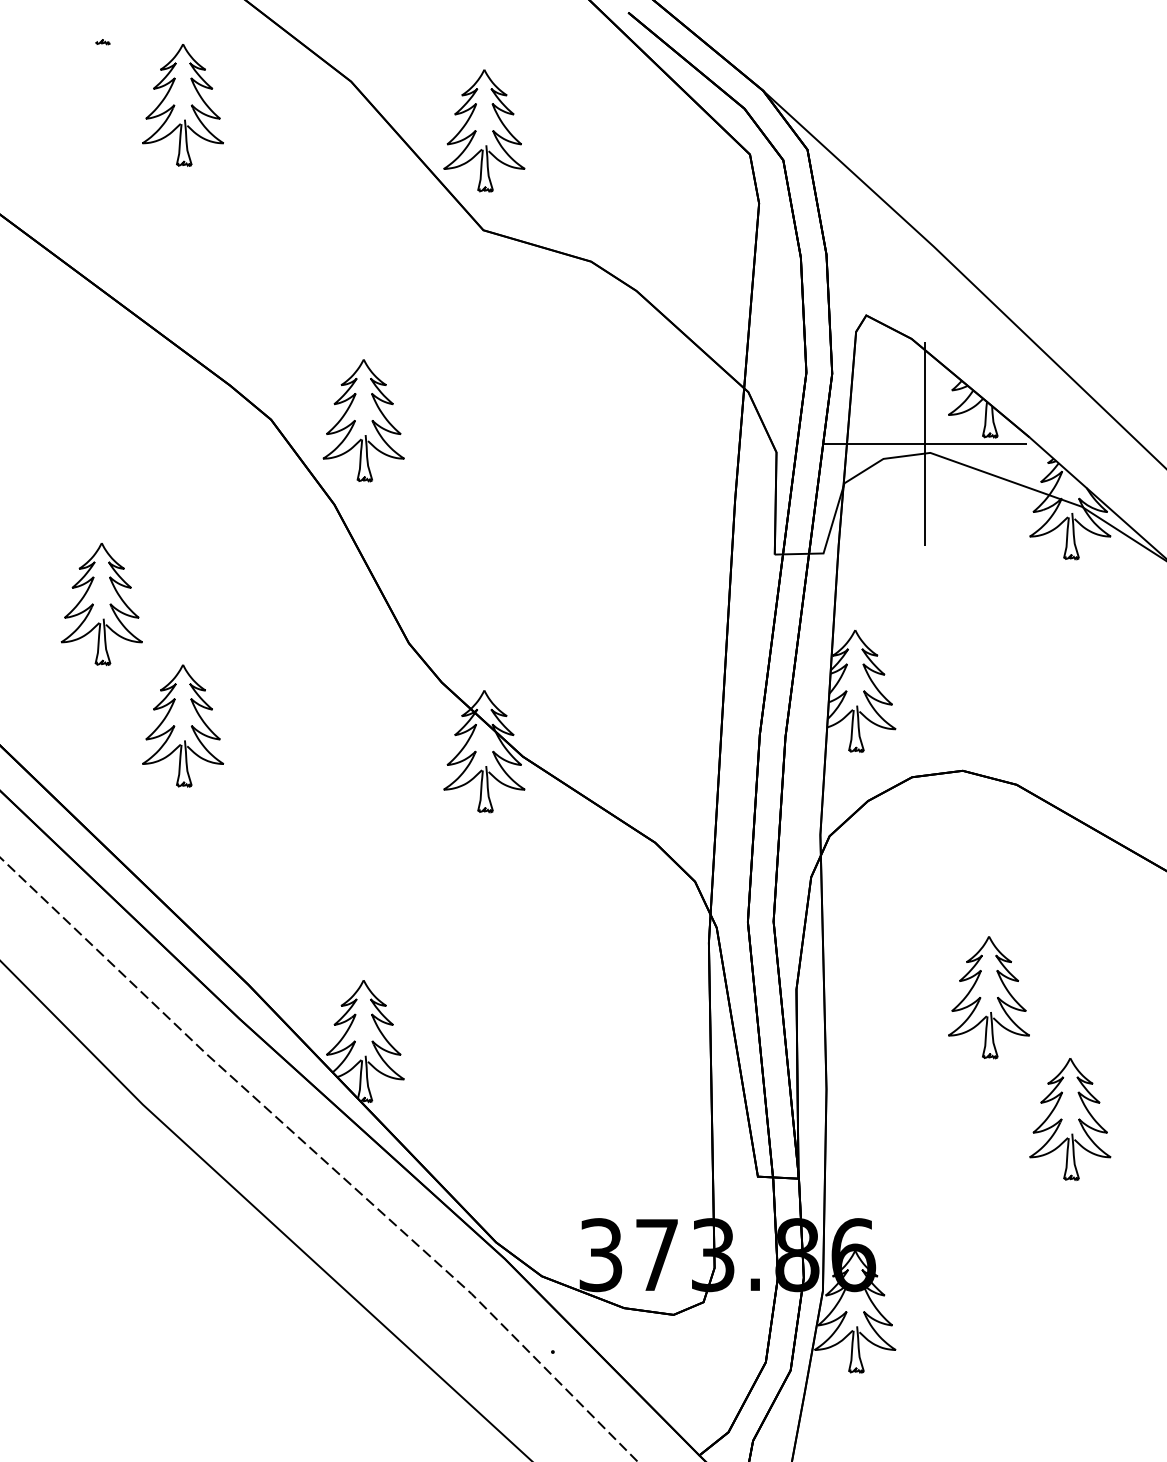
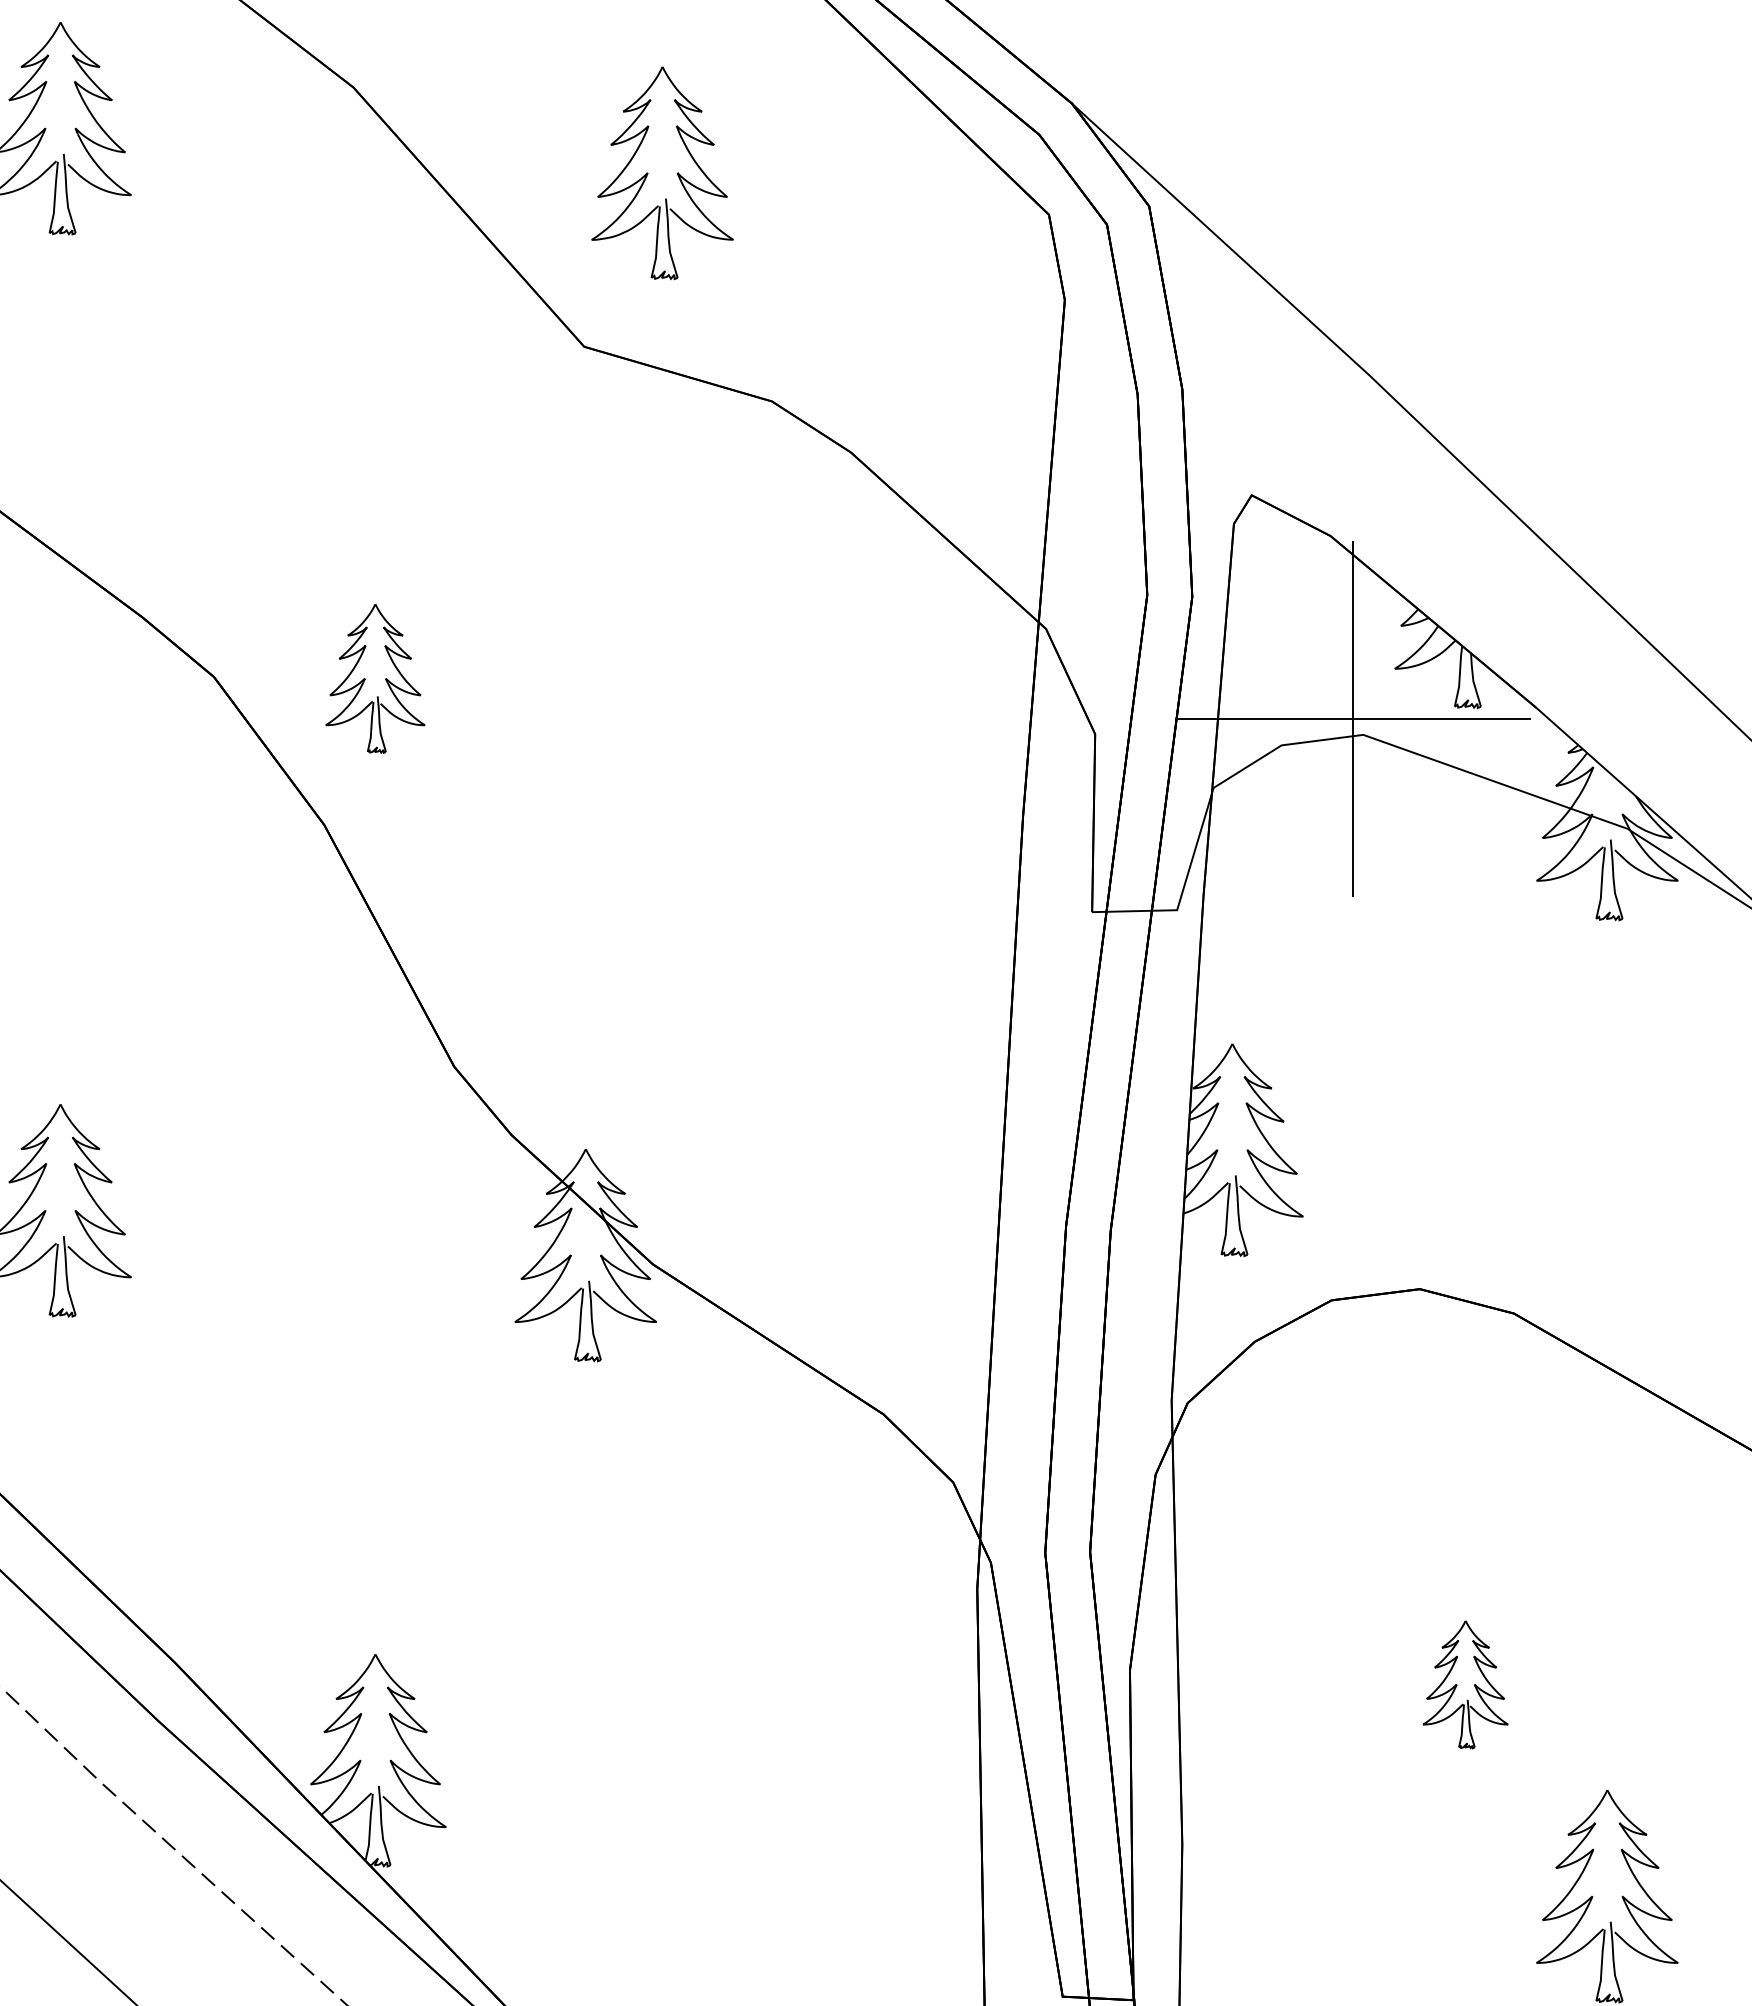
part: (484, 130) -> (662, 172), moved
part: (363, 420) -> (375, 678), size x0.7
part: (988, 997) -> (1464, 1684), size x0.6

